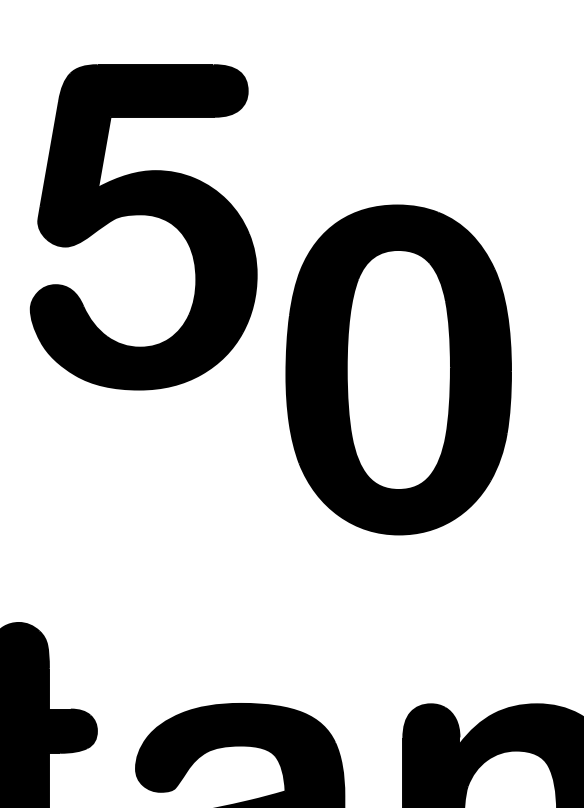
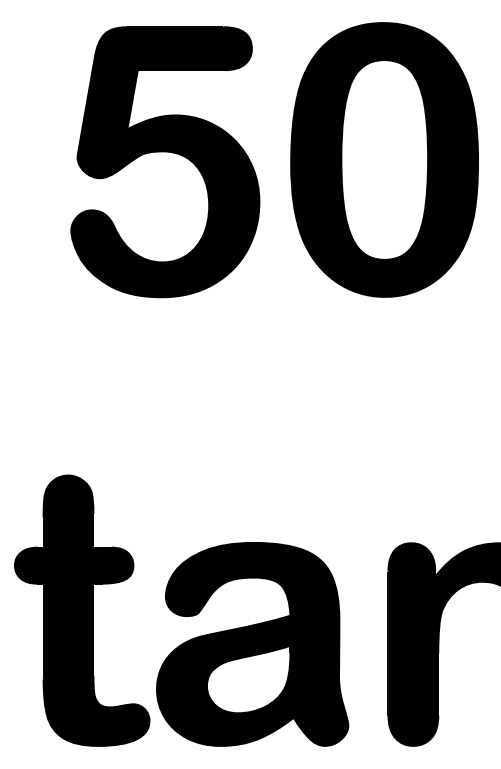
part: (143, 215) -> (165, 152), moved
part: (398, 369) -> (384, 159), moved

